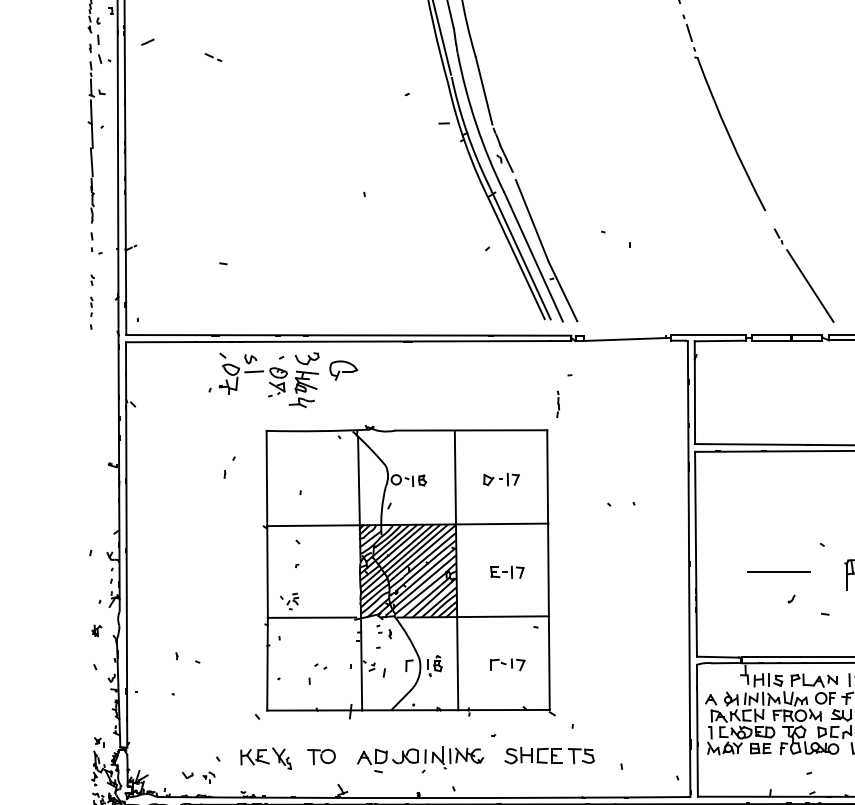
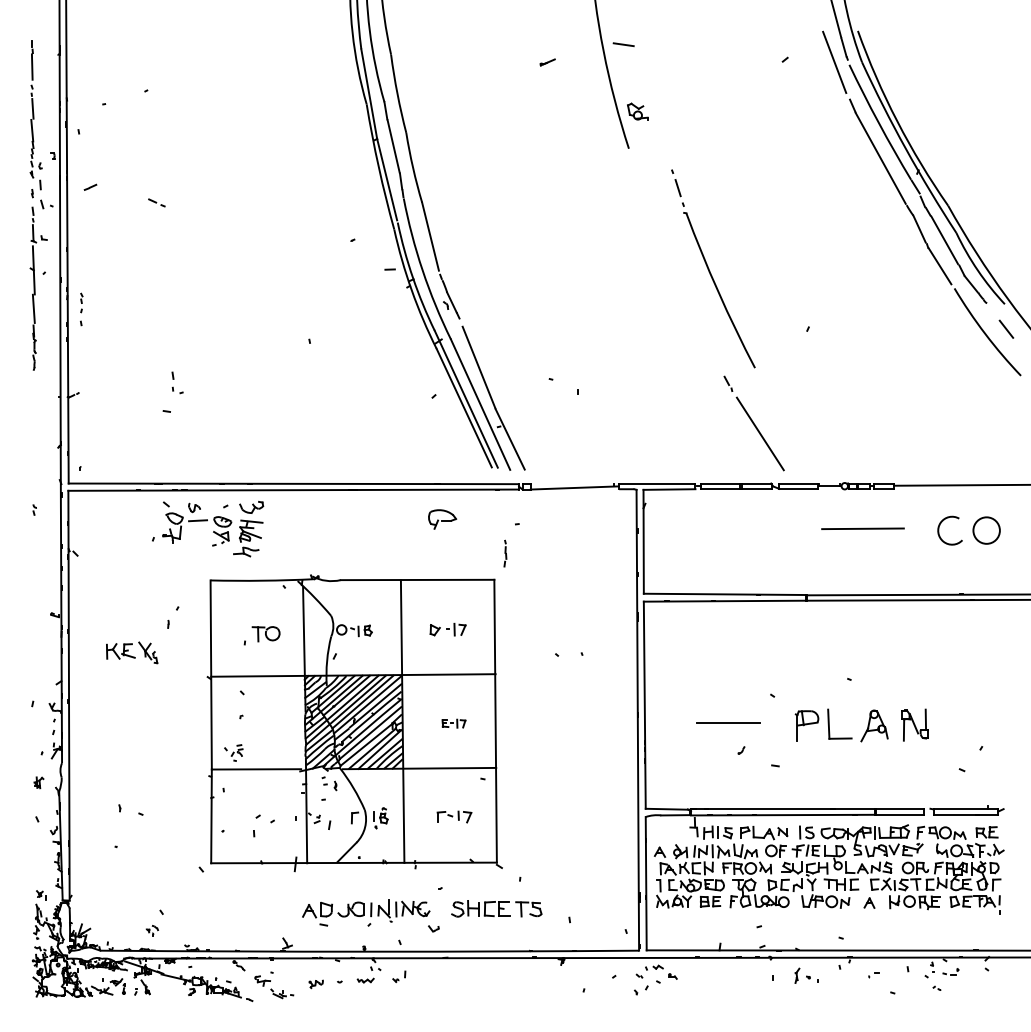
part: (724, 112) -> (713, 268), moved
part: (96, 243) -> (177, 382), moved
part: (92, 279) -> (34, 509), moved
part: (91, 313) -> (81, 309), moved
part: (343, 370) -> (442, 519), moved
part: (506, 572) -> (453, 723), size x0.7
part: (320, 666) -> (265, 818), size x1.6
part: (320, 757) -> (265, 634), moved
part: (266, 758) -> (132, 652), moved
part: (187, 775) -> (433, 928), moved

